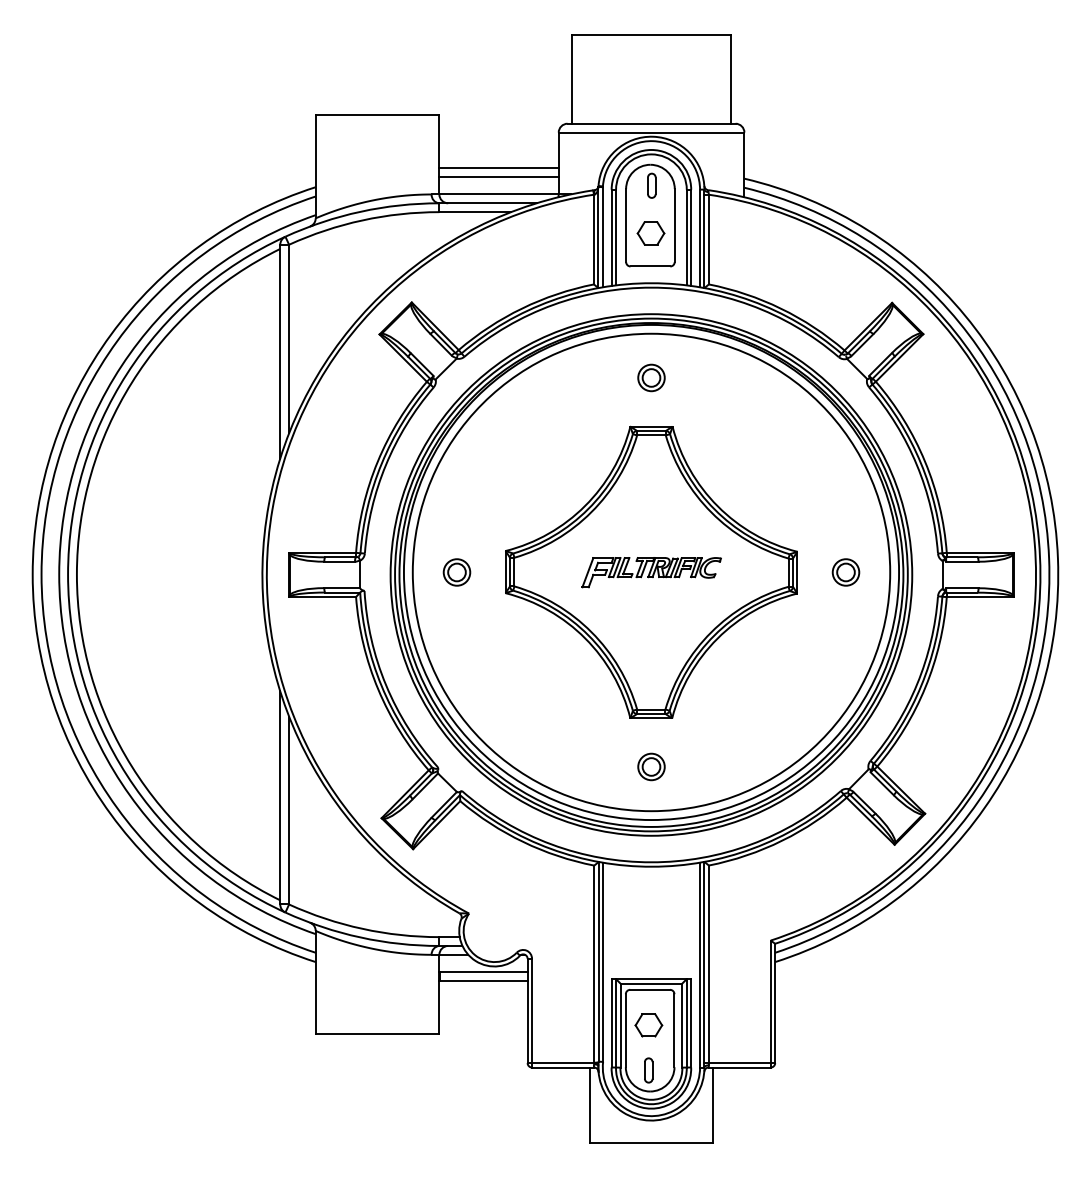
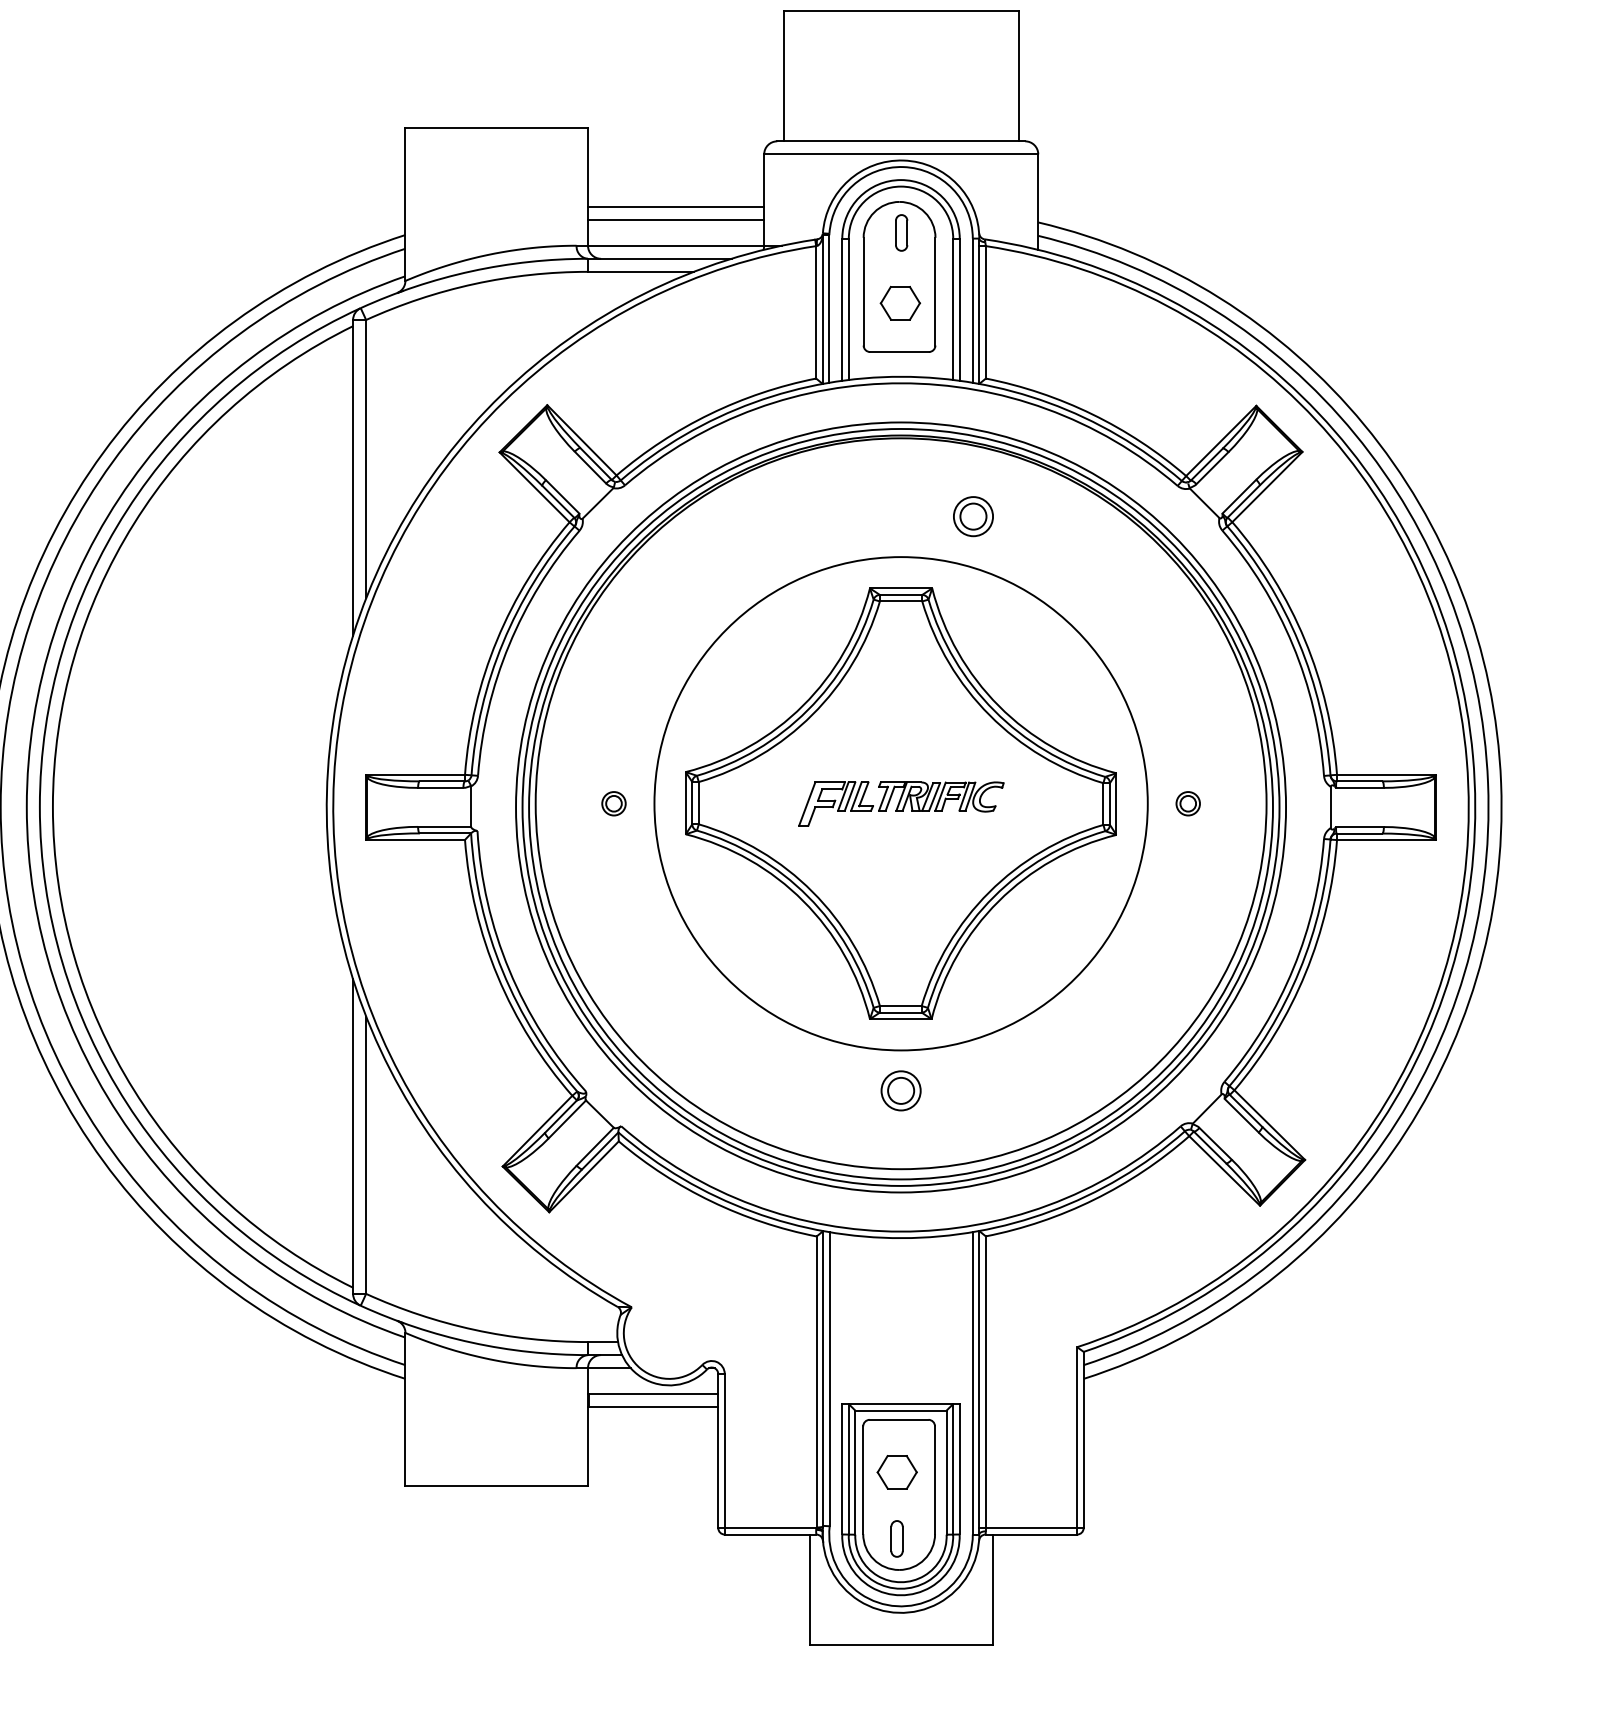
part: (651, 377) -> (973, 515), moved
part: (456, 572) -> (613, 803), size x0.6
circle: (651, 572) -> (901, 803), size x0.7
part: (845, 572) -> (1187, 803), size x0.6

